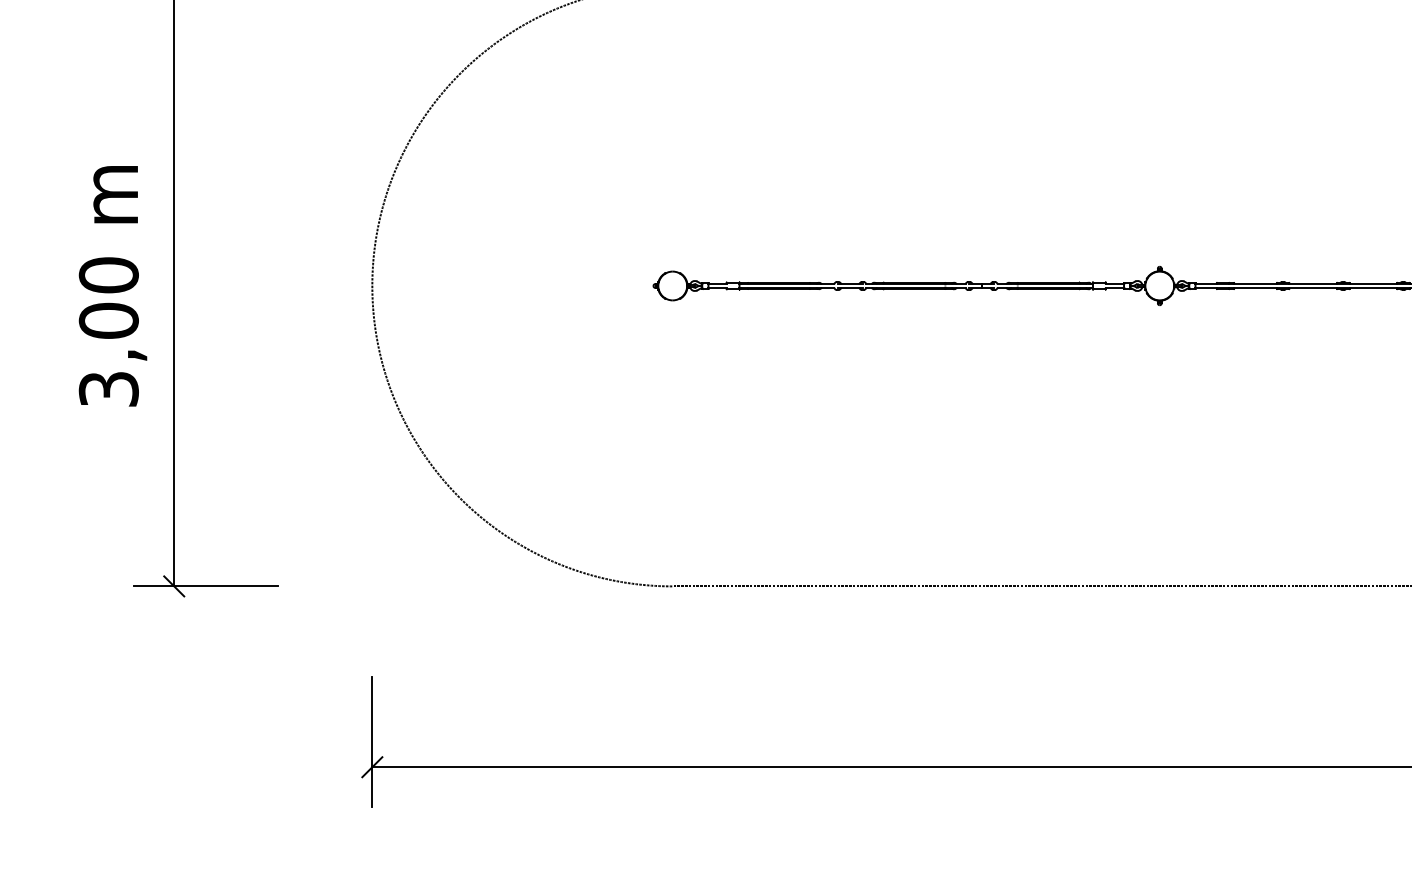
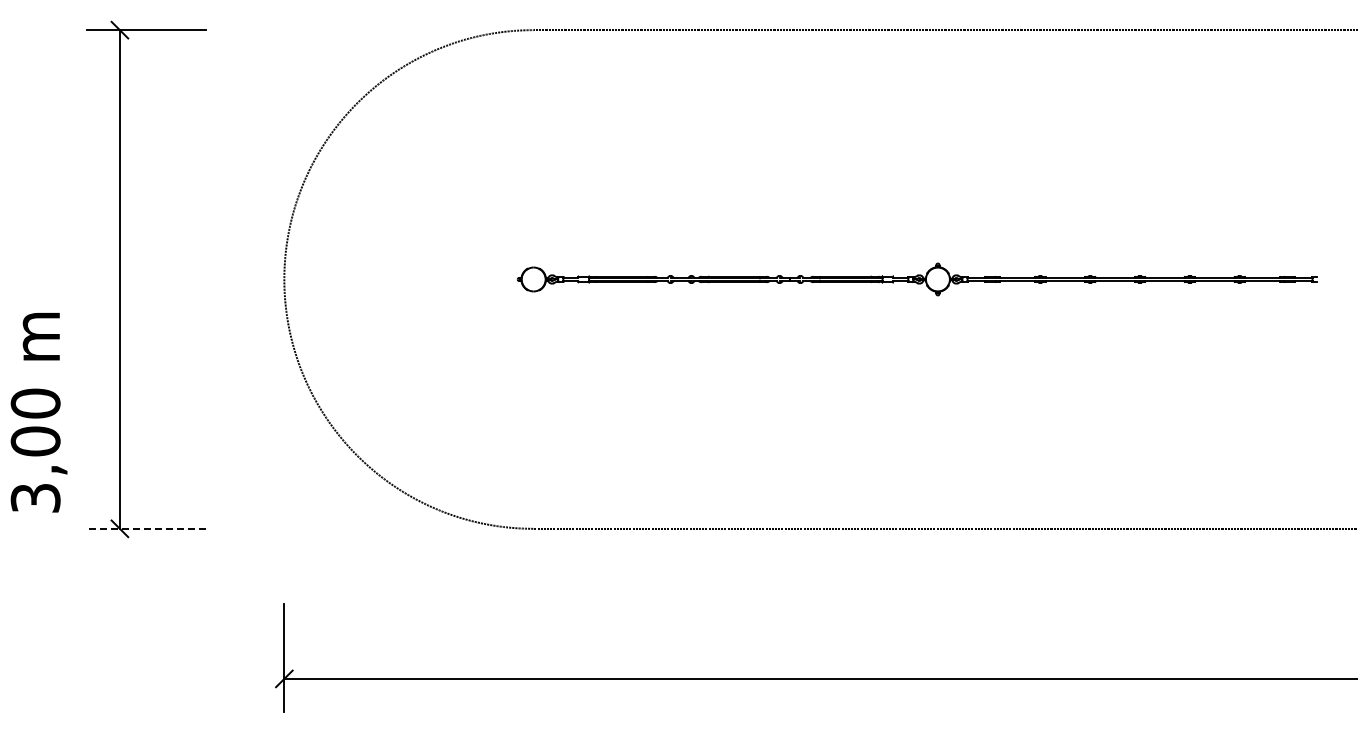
text: (112, 286) -> (38, 412), moved
line: (206, 586) -> (146, 528), solid -> dashed

